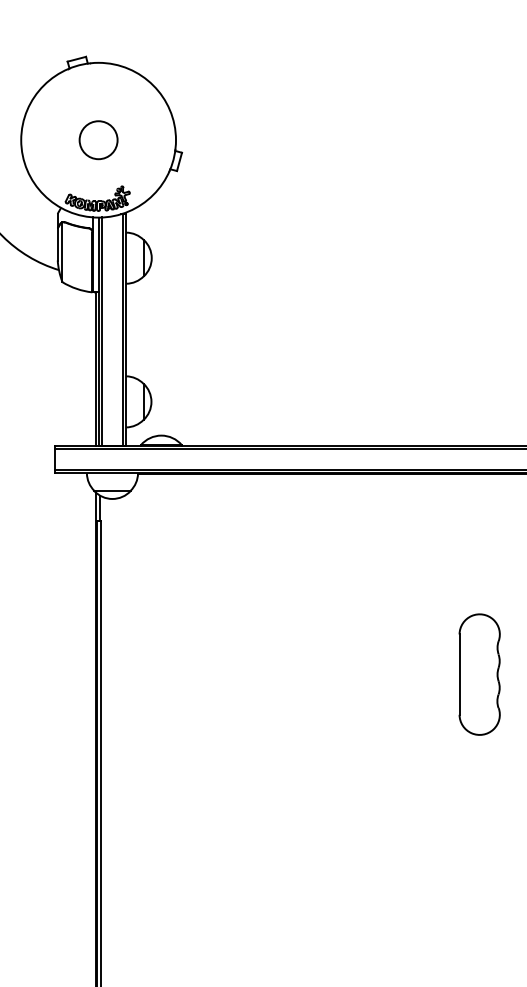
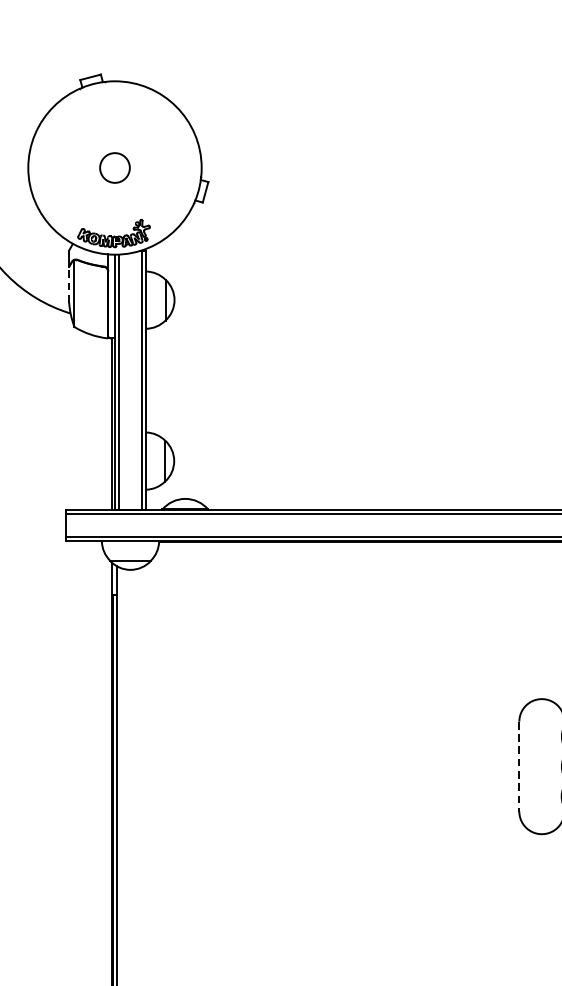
circle: (98, 140) -> (114, 168), size x0.7
line: (57, 244) -> (68, 284), solid -> dashed
line: (459, 675) -> (519, 767), solid -> dashed

